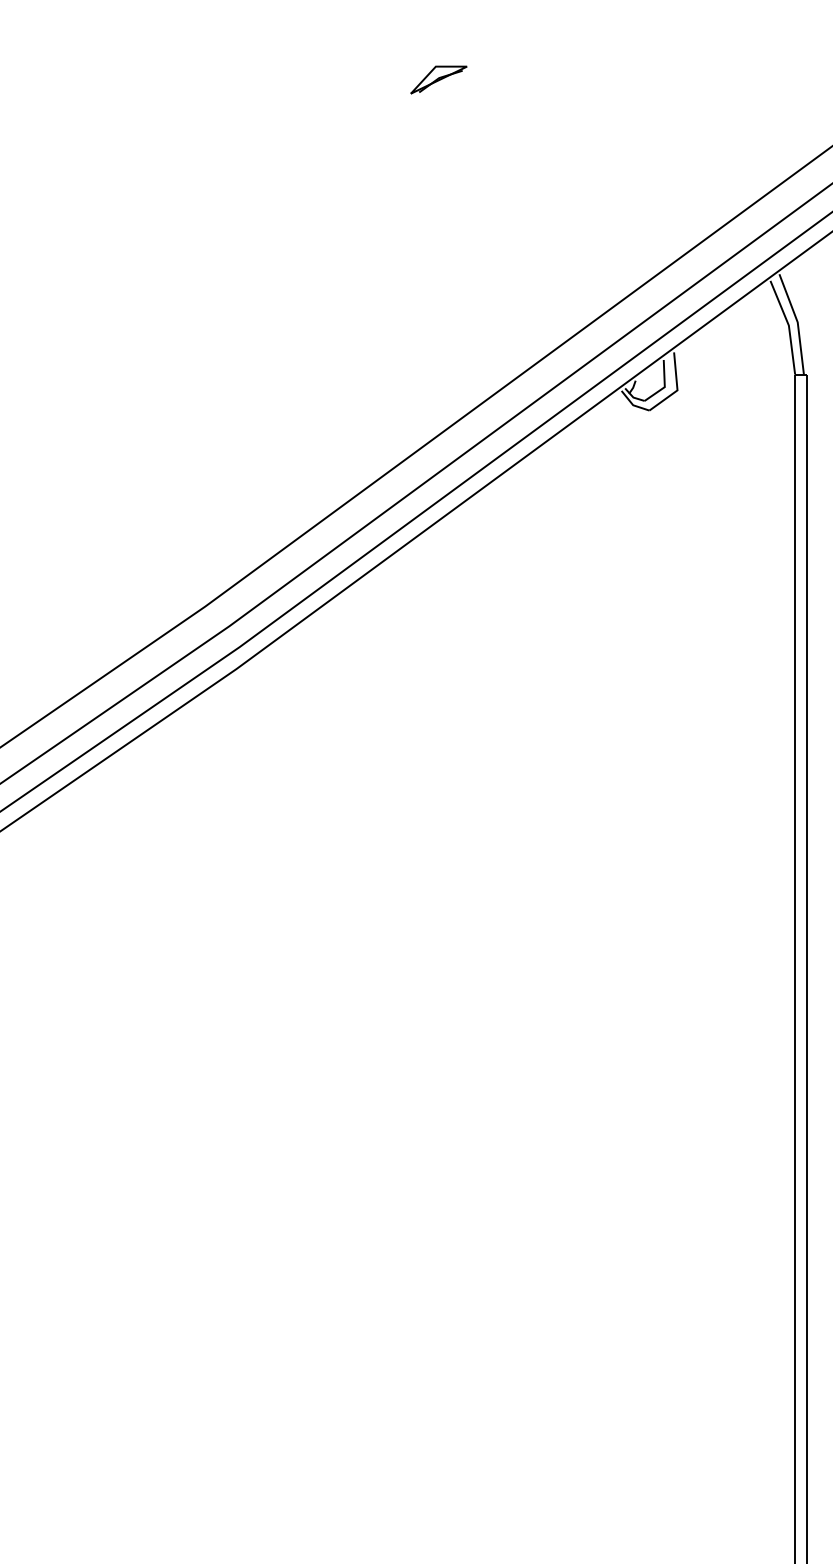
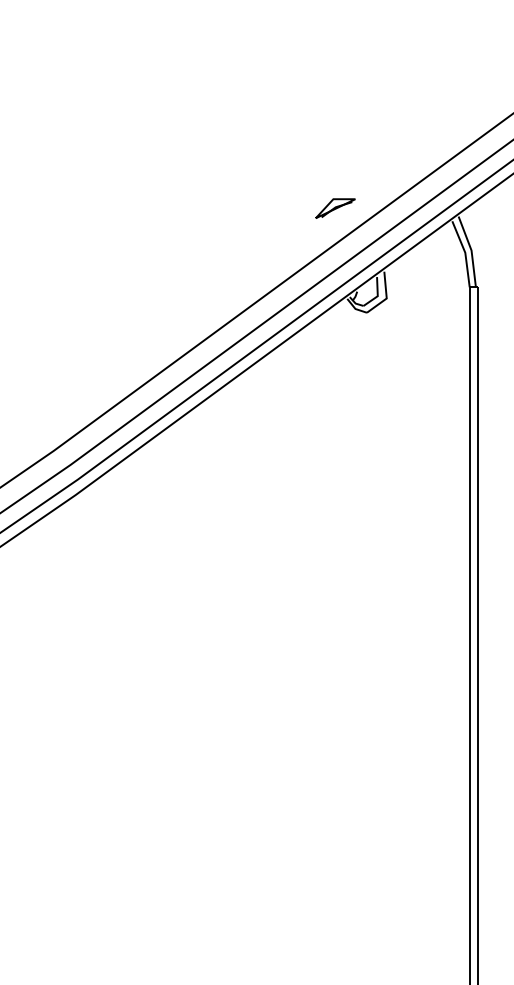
part: (438, 79) -> (335, 208), moved

